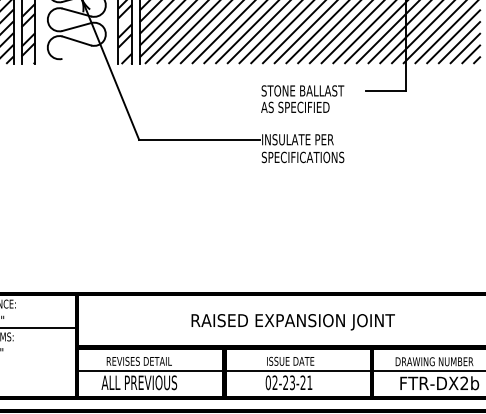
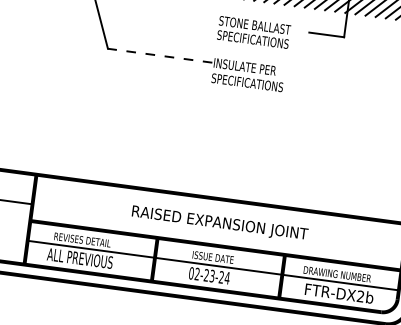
text: (302, 107) -> (252, 39), AS SPECIFIED -> SPECIFICATIONS
line: (199, 139) -> (160, 55), solid -> dashed
text: (309, 382) -> (227, 277), 02-23-21 -> 02-23-24

